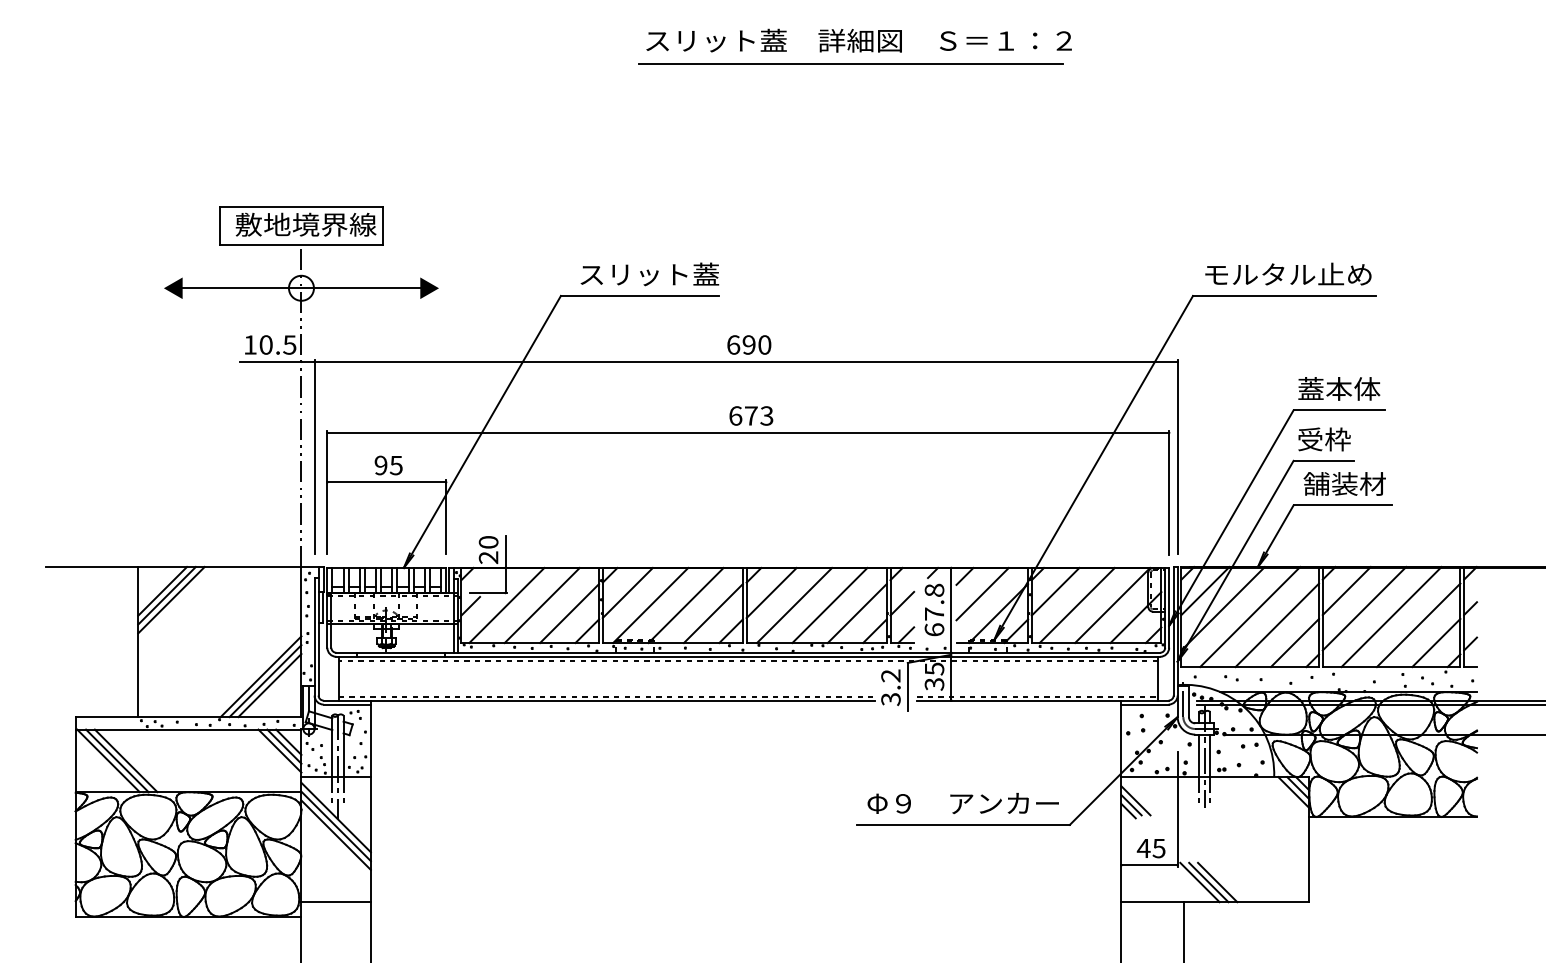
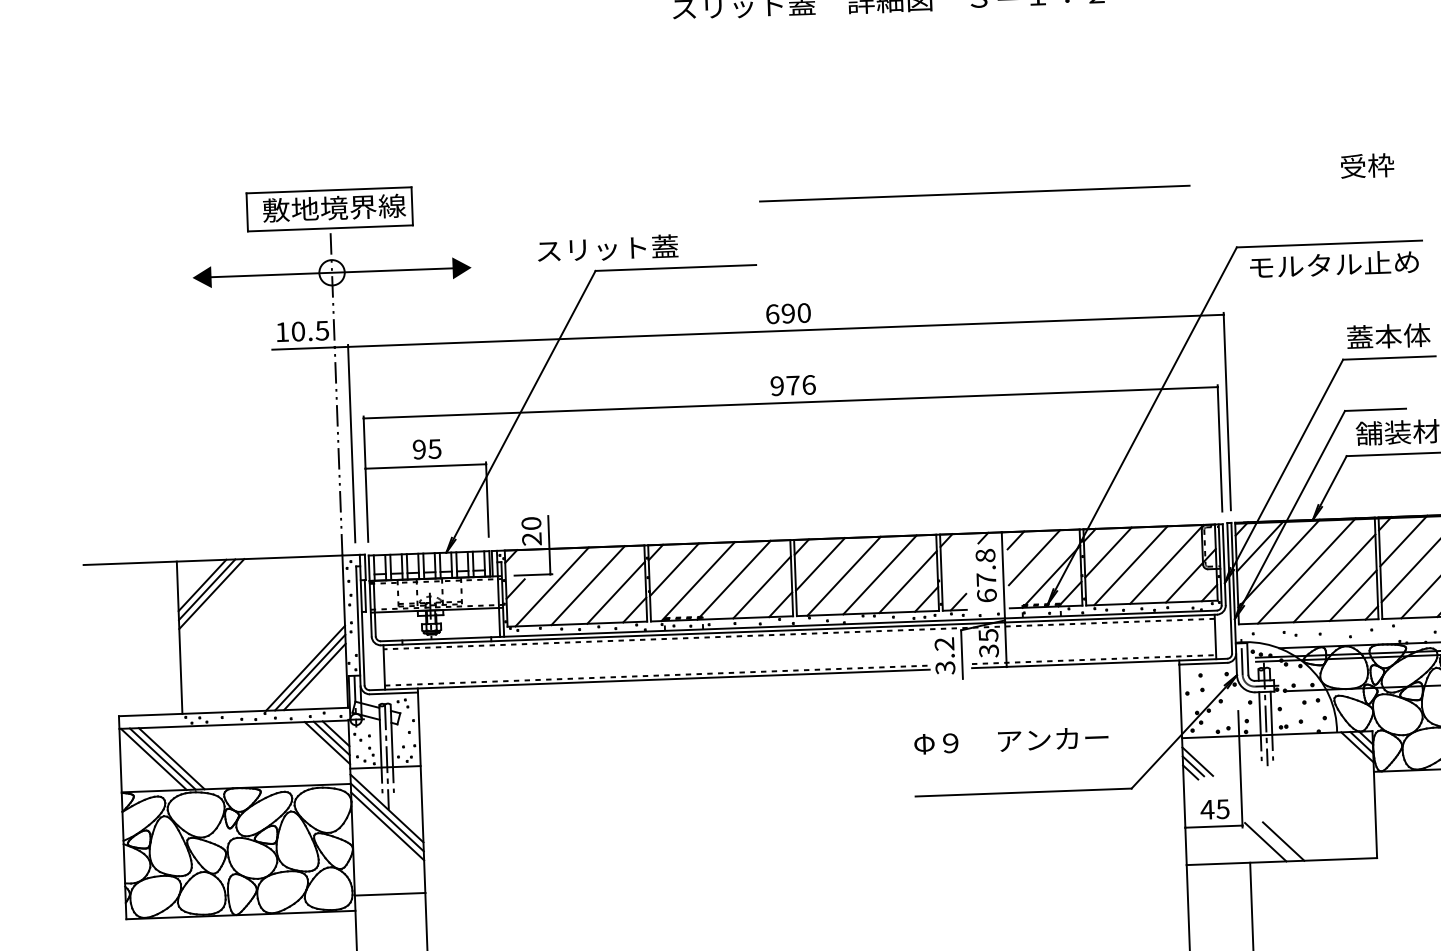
line: (850, 63) -> (974, 193), moved
text: (1288, 273) -> (1334, 263), moved
text: (649, 274) -> (607, 248), moved
text: (751, 415) -> (793, 385), 673 -> 976
text: (1324, 439) -> (1367, 165), moved
line: (902, 603) -> (953, 570), removed
text: (962, 803) -> (1010, 740), moved
line: (1208, 882) -> (1274, 841), removed

